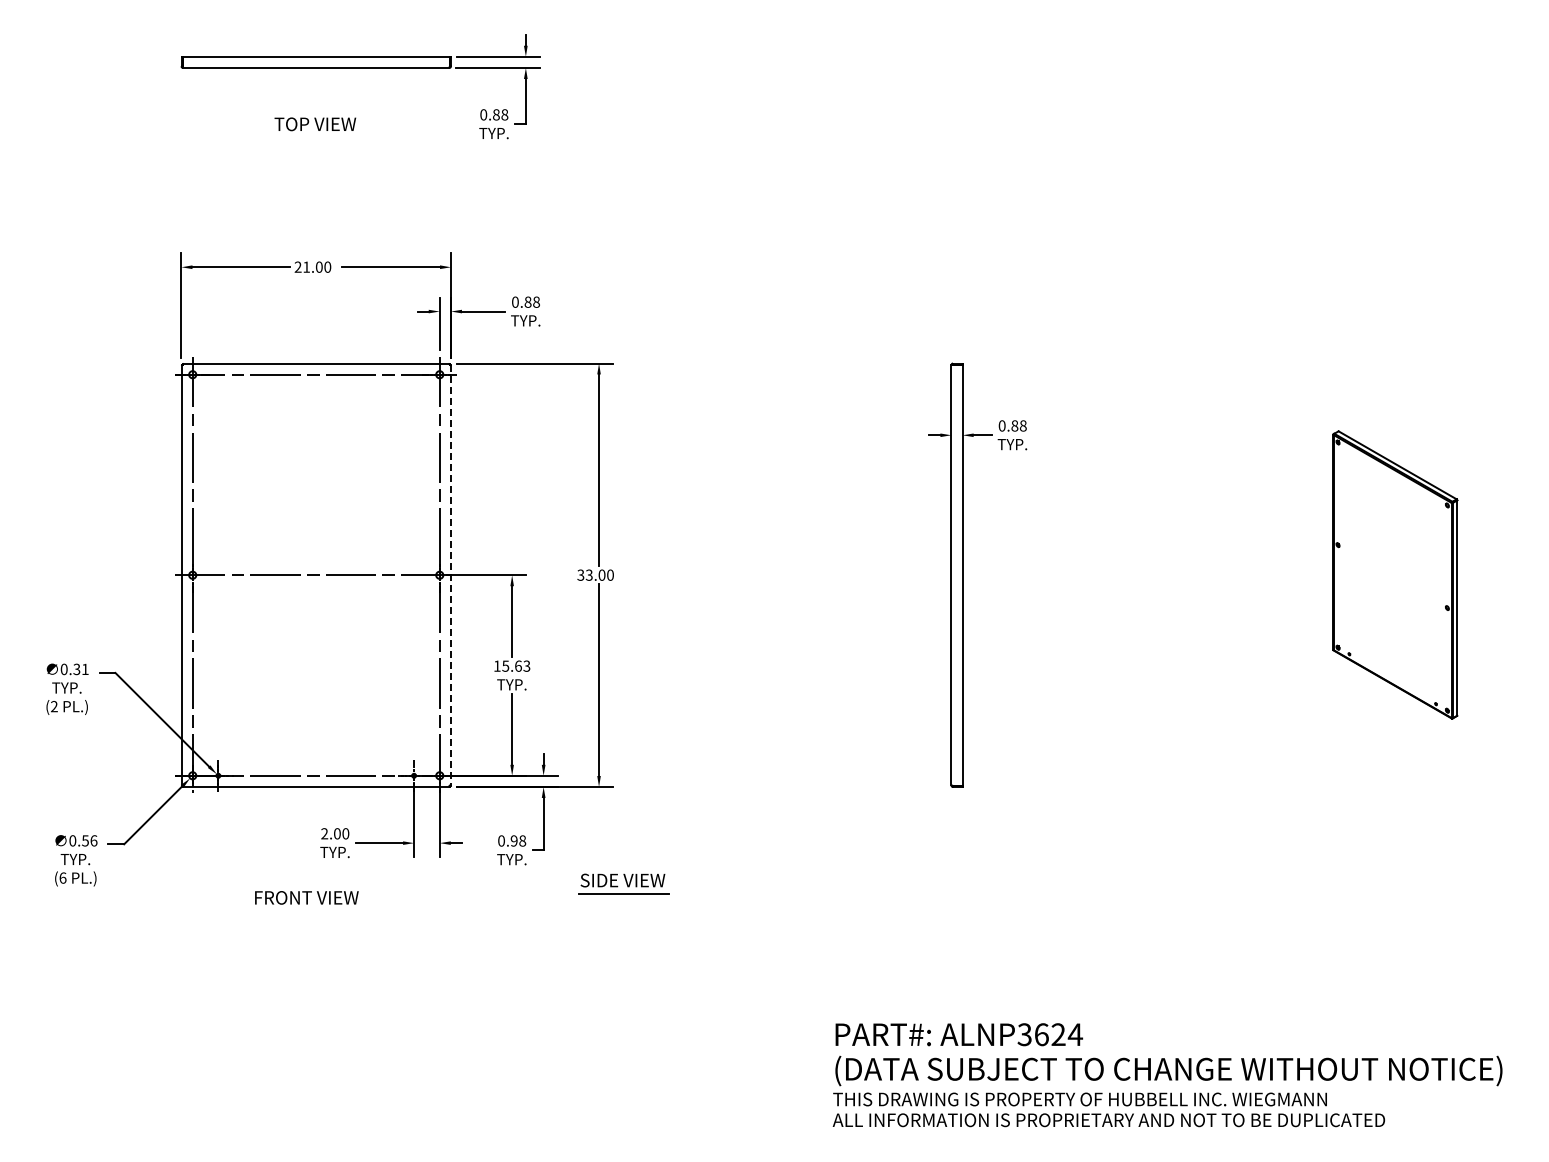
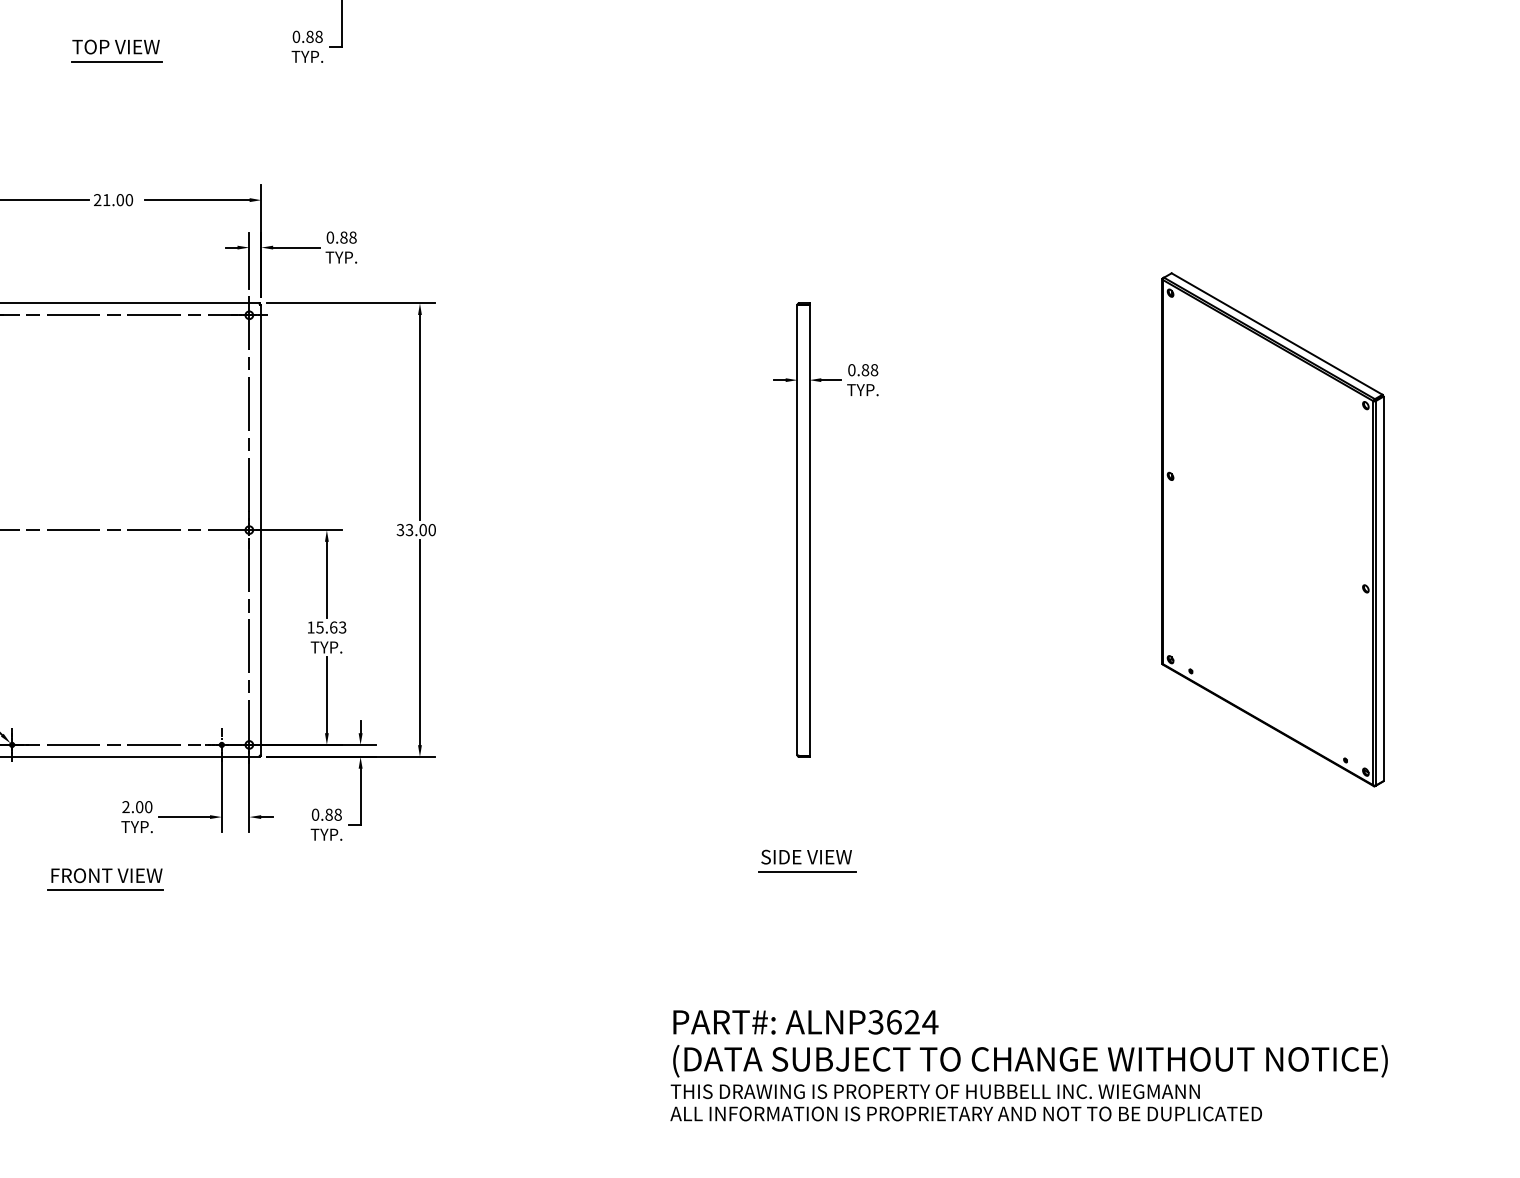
line: (316, 137) -> (117, 61), added
part: (1395, 574) -> (1273, 529), size x1.67
line: (451, 575) -> (261, 530), dashed -> solid
text: (513, 840) -> (328, 814), 0.98 -> 0.88
part: (623, 883) -> (807, 860), moved
line: (305, 911) -> (105, 890), added

